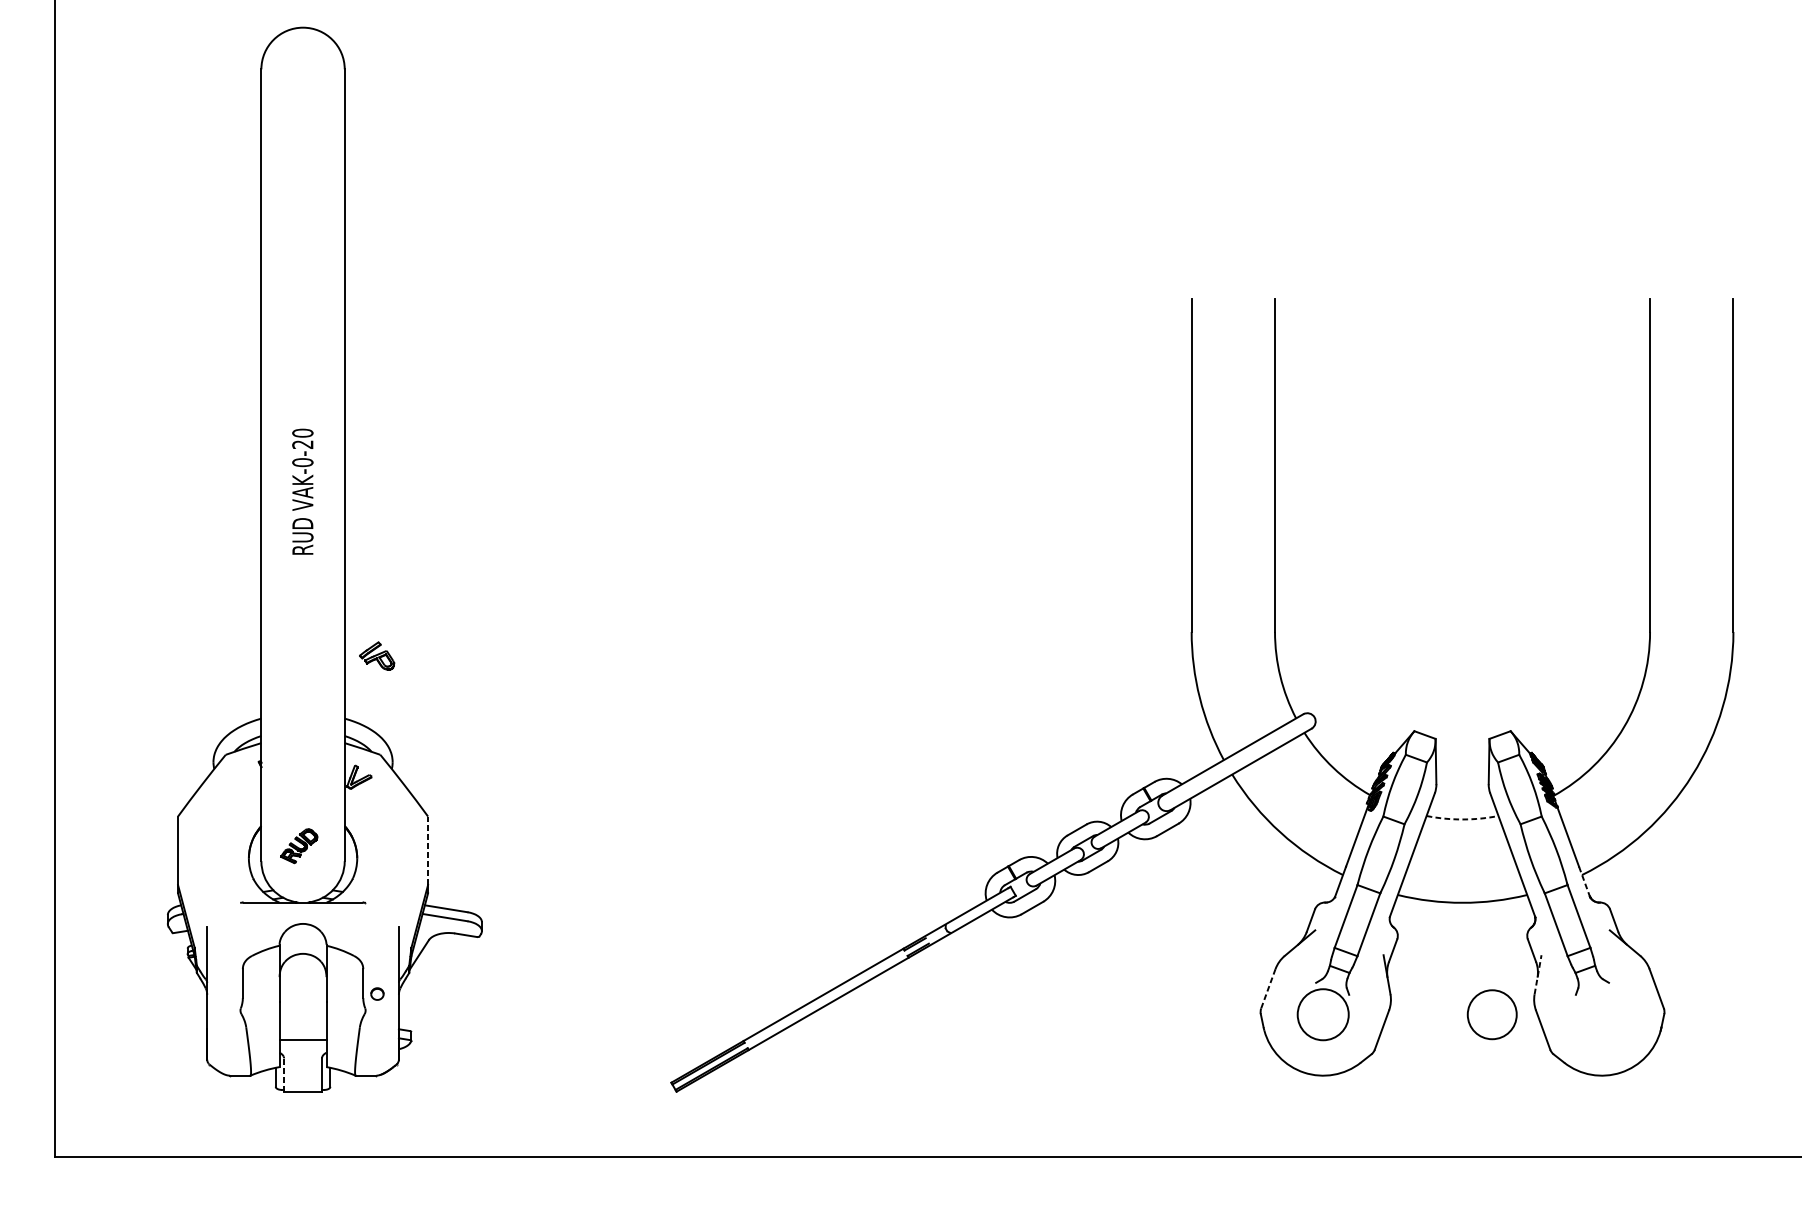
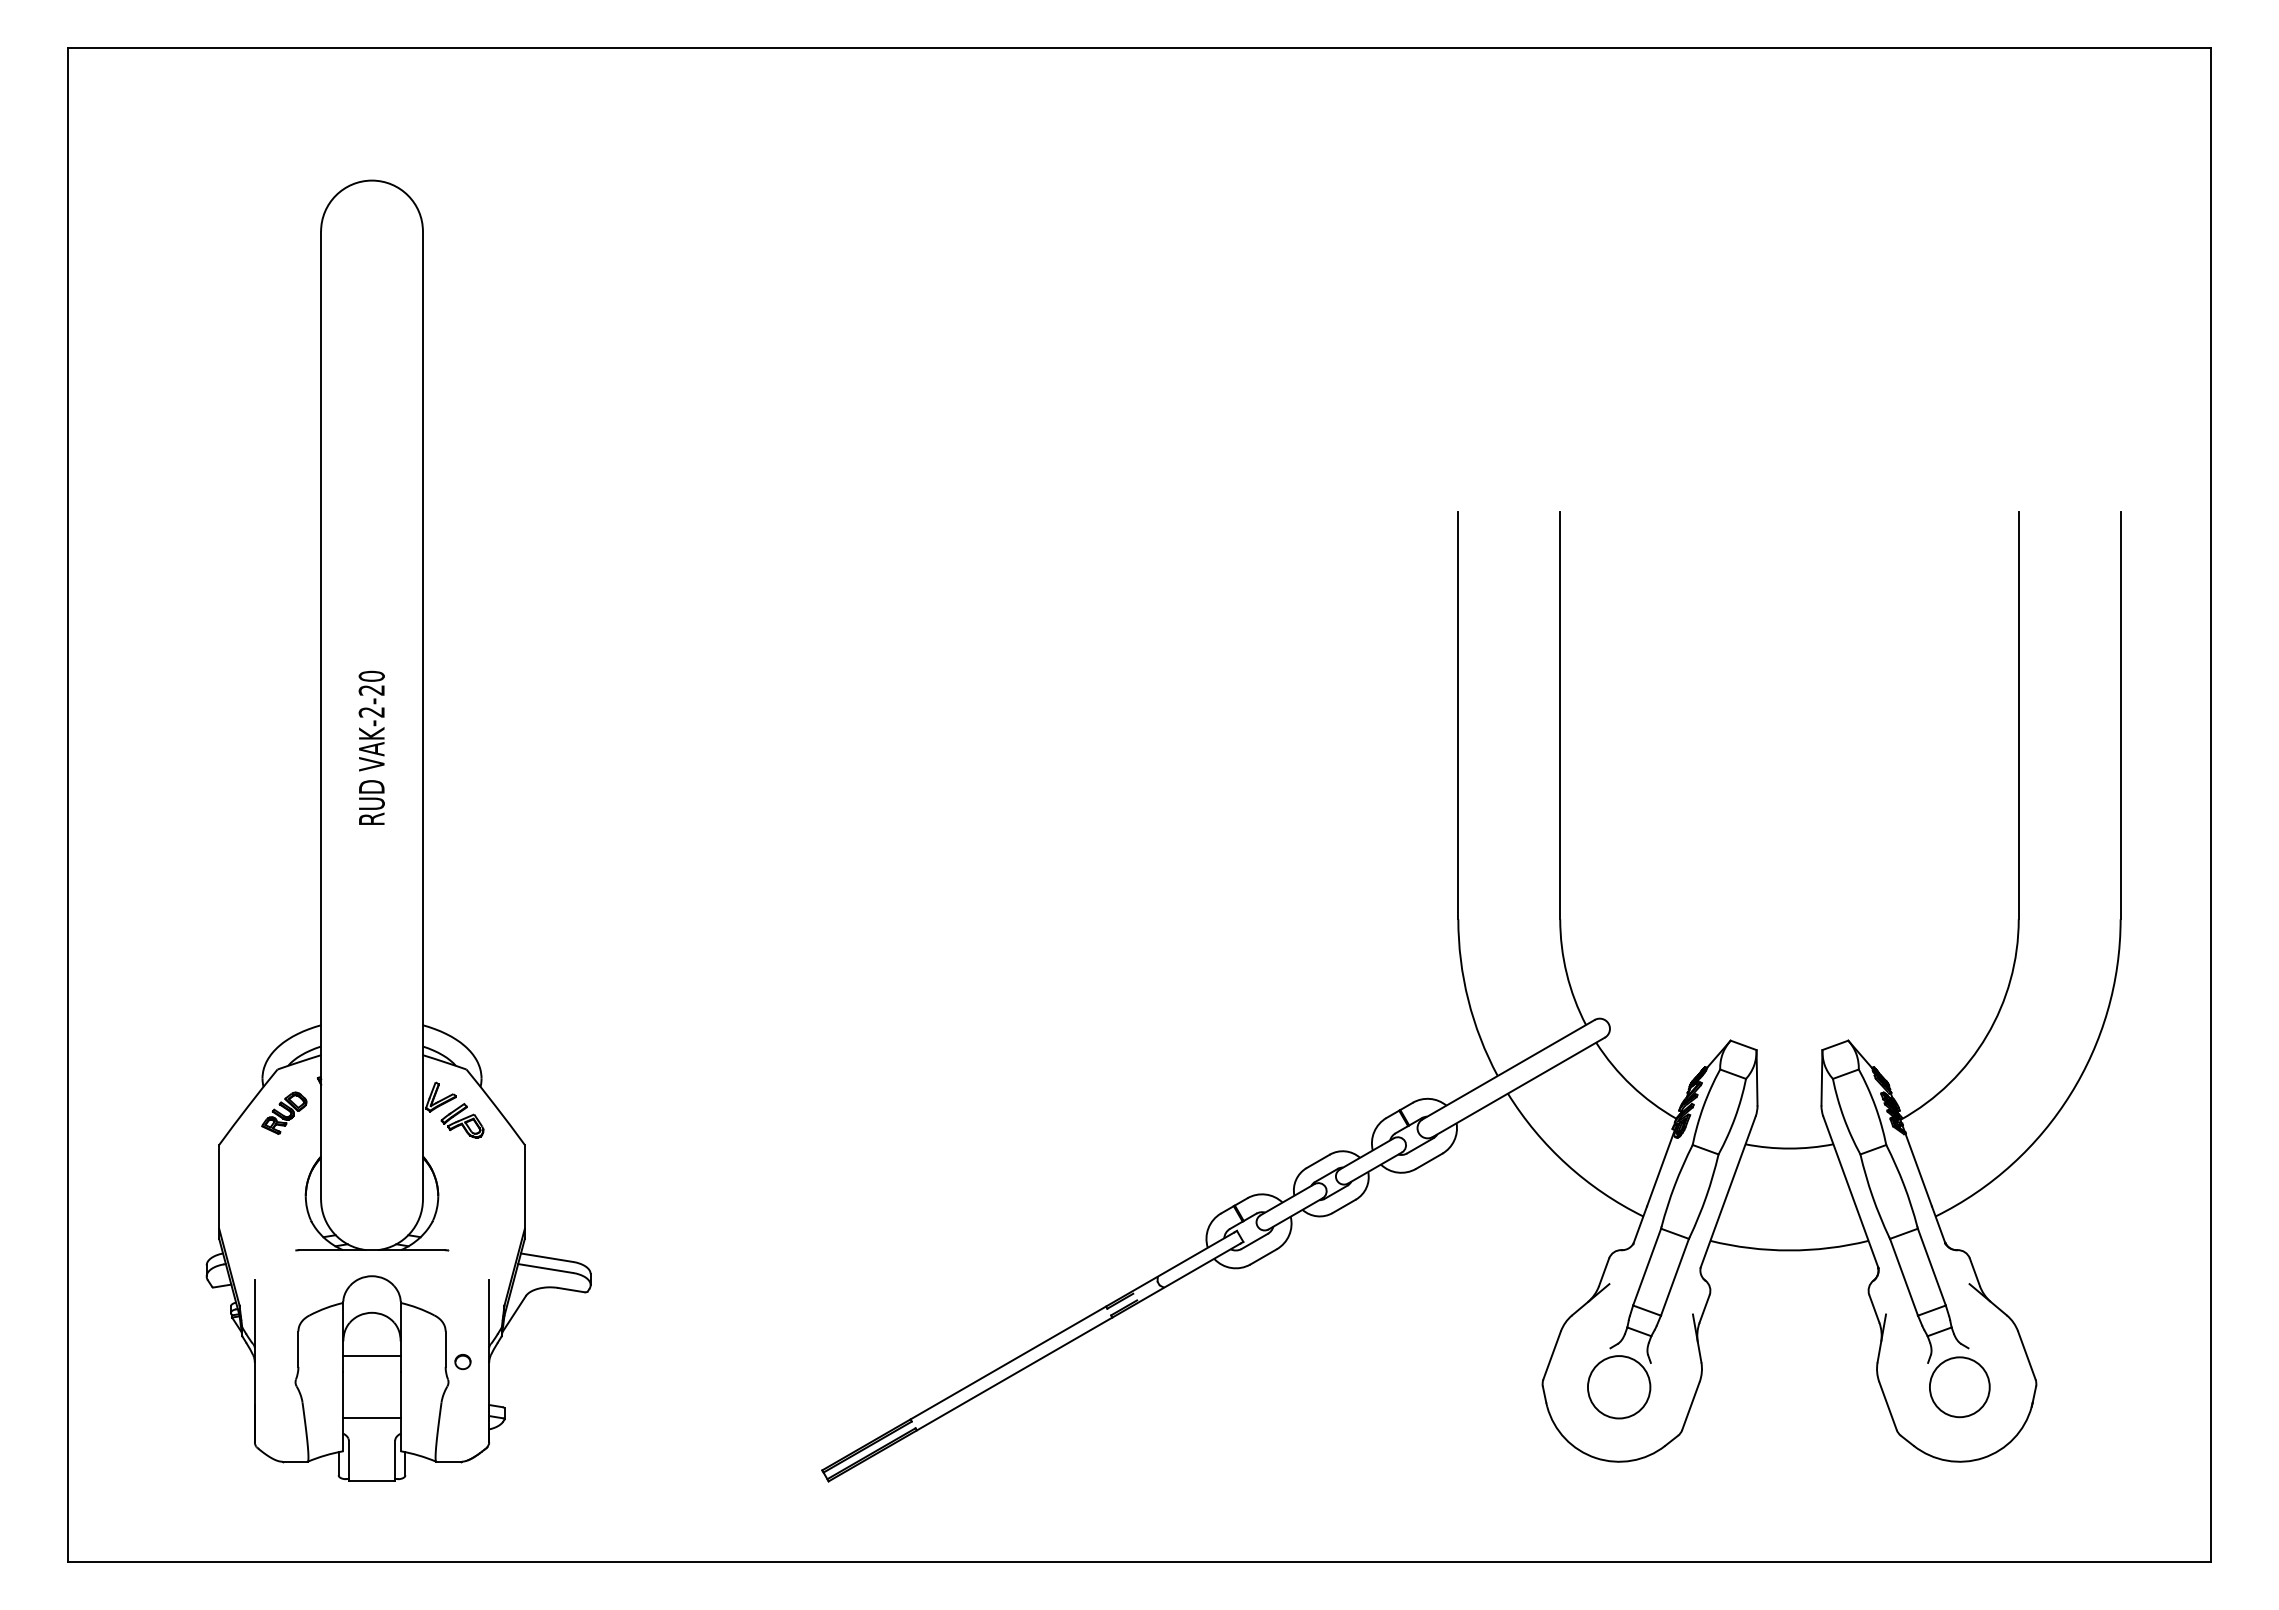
text: (302, 461) -> (371, 711), VAK-0-20 -> VAK-2-20
part: (377, 655) -> (462, 1120), moved
arc: (1462, 819) -> (1789, 1148), dashed -> solid
part: (299, 845) -> (284, 1112), moved
line: (427, 850) -> (524, 1186), dashed -> solid
line: (1584, 882) -> (1938, 1225), dashed -> solid
line: (1537, 974) -> (1881, 1337), dashed -> solid
line: (1268, 988) -> (1552, 1355), dashed -> solid
line: (302, 989) -> (371, 1356), added
circle: (1492, 1014) -> (1959, 1387), moved
line: (283, 1074) -> (348, 1460), dashed -> solid

